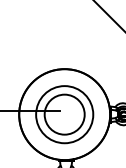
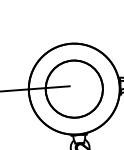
circle: (64, 114) -> (74, 89), size x1.43

